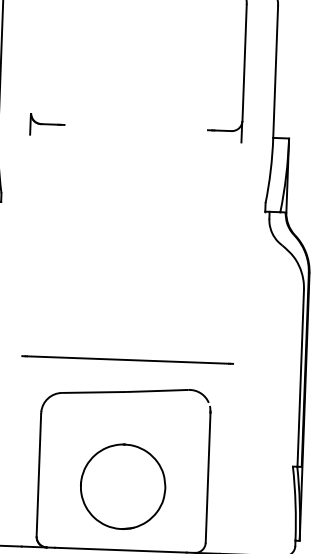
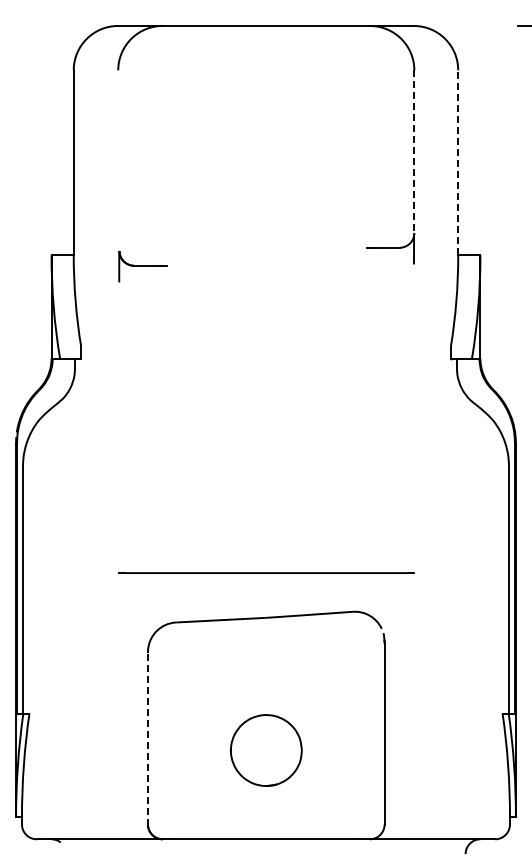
line: (244, 63) -> (414, 152), solid -> dashed
line: (275, 71) -> (458, 162), solid -> dashed
part: (47, 124) -> (142, 266), moved
line: (38, 475) -> (147, 739), solid -> dashed
part: (123, 486) -> (266, 750), size x0.6

